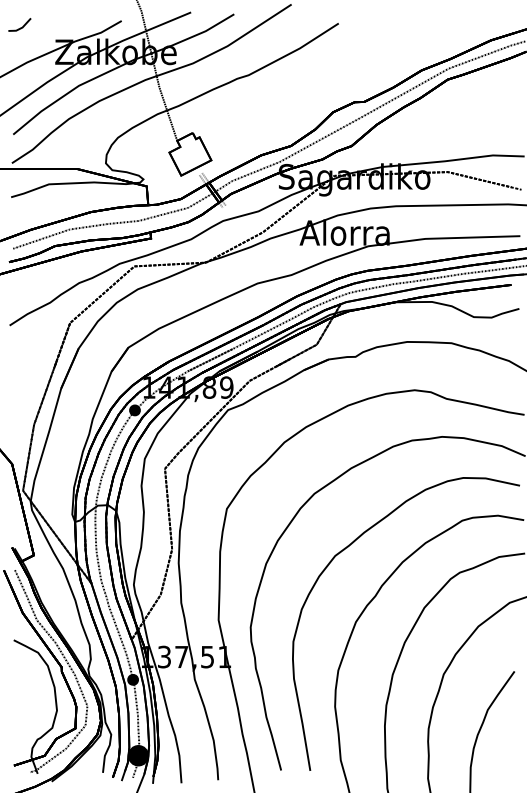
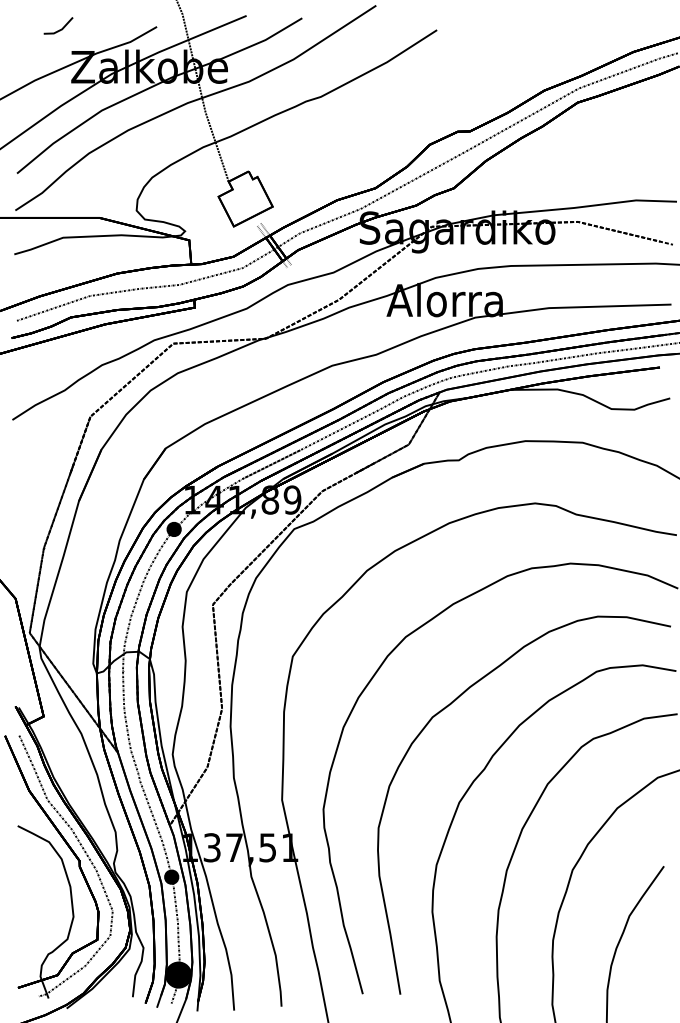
line: (20, 27) -> (59, 29), moved

